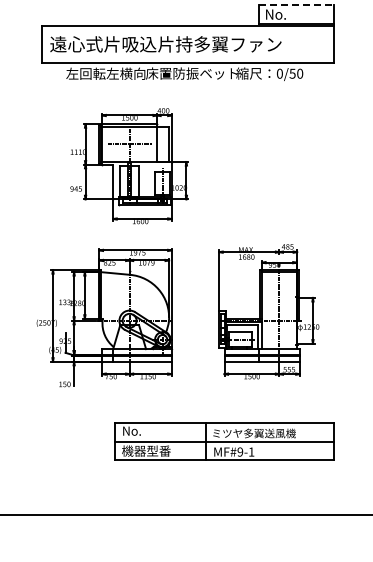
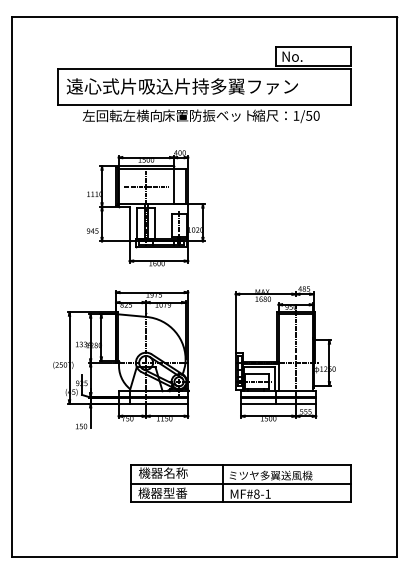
line: (297, 5) -> (313, 47), dashed -> solid
text: (280, 73) -> (296, 115), 0/50 -> 1/50
text: (147, 430) -> (163, 472), No. -> 機器名称
text: (240, 451) -> (256, 493), MF#9-1 -> MF#8-1

